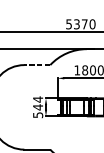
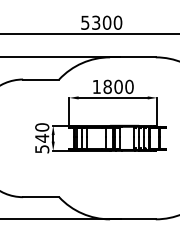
text: (84, 24) -> (106, 22), 5370 -> 5300
line: (36, 65) -> (40, 79), dashed -> solid
text: (38, 99) -> (42, 127), 544 -> 540

